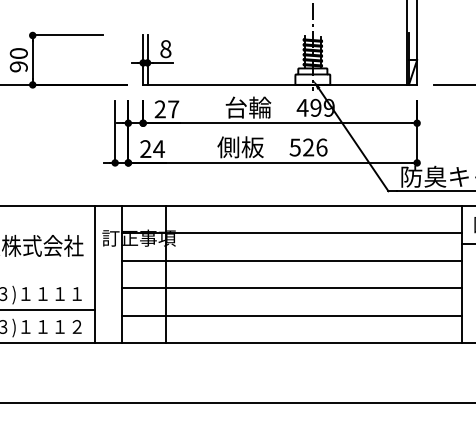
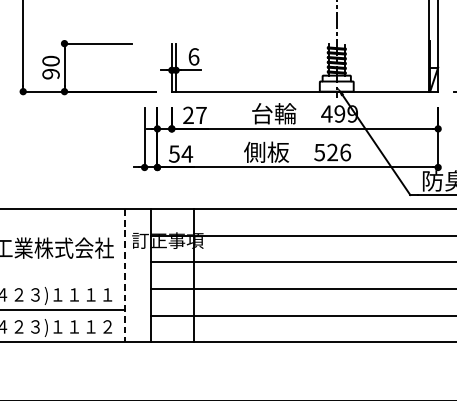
text: (165, 48) -> (193, 56), 8 -> 6
text: (145, 149) -> (174, 154), 24 -> 54
line: (94, 274) -> (124, 275), solid -> dashed

